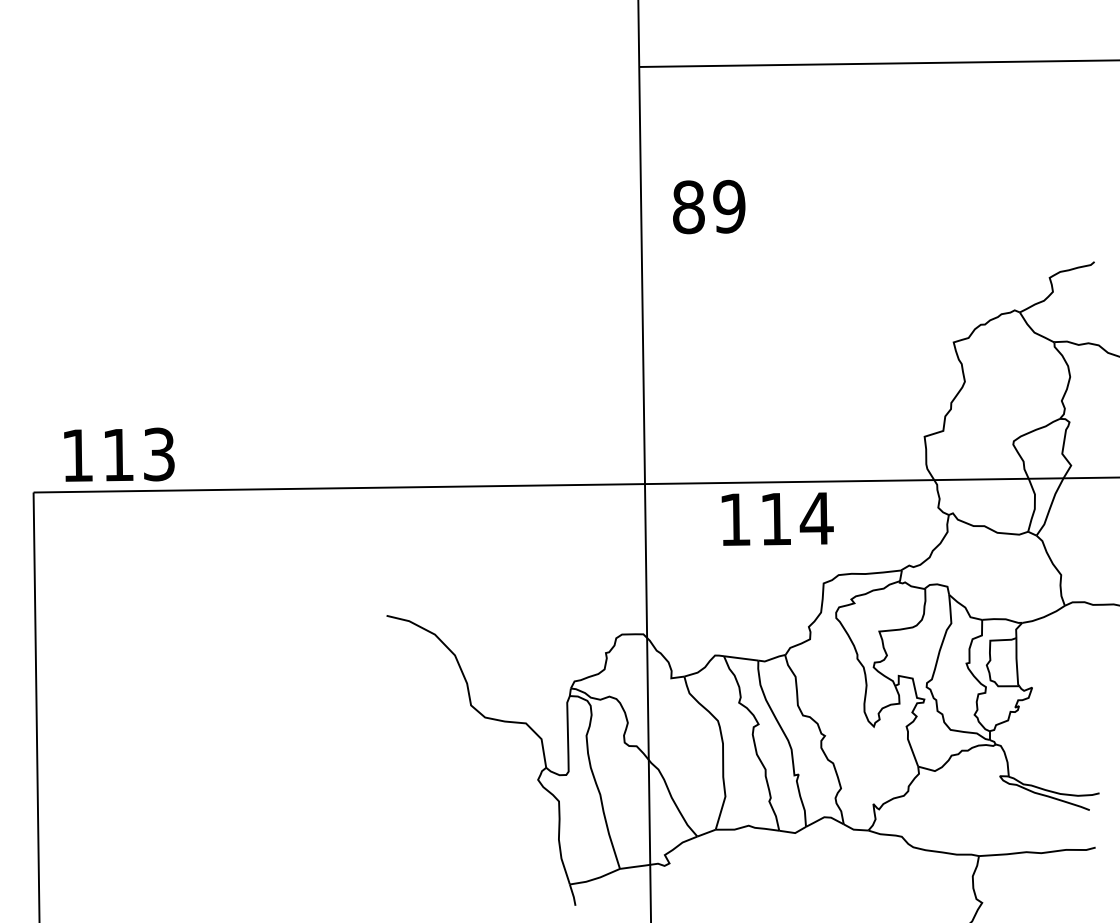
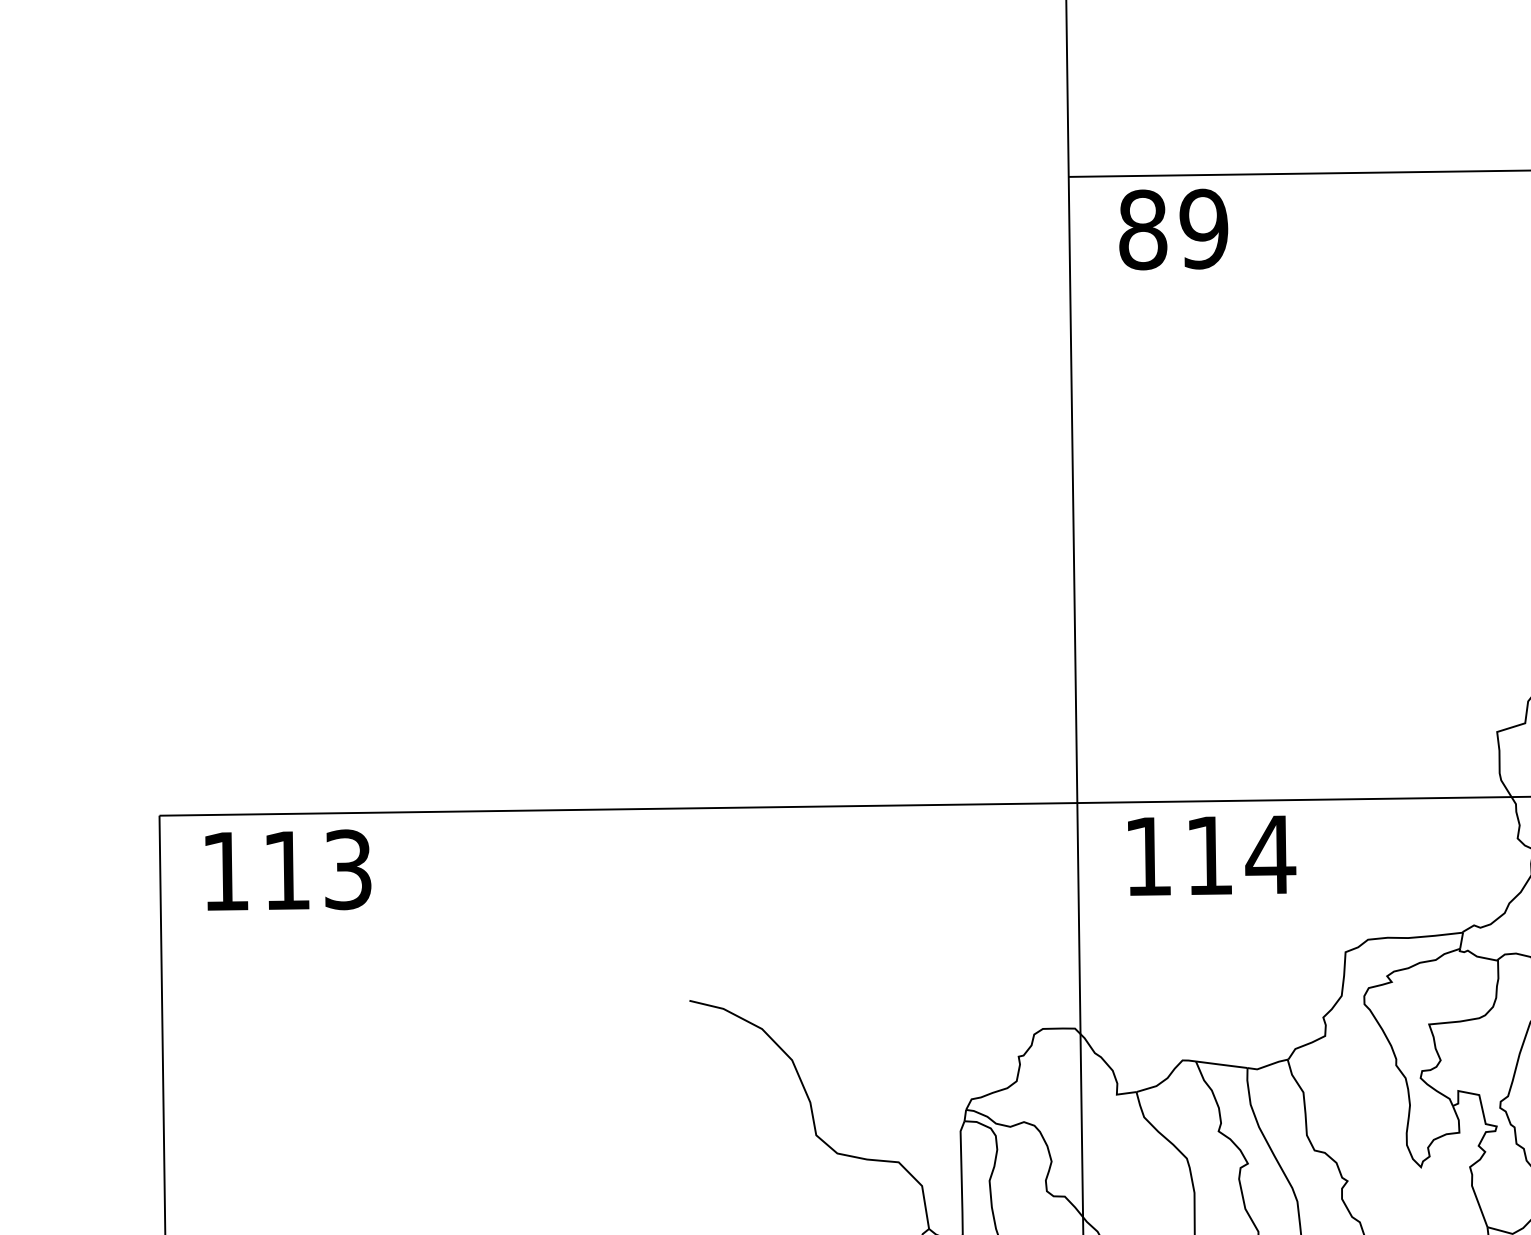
text: (709, 206) -> (1174, 228), moved
text: (119, 454) -> (288, 869), moved
text: (777, 518) -> (1211, 854), moved

